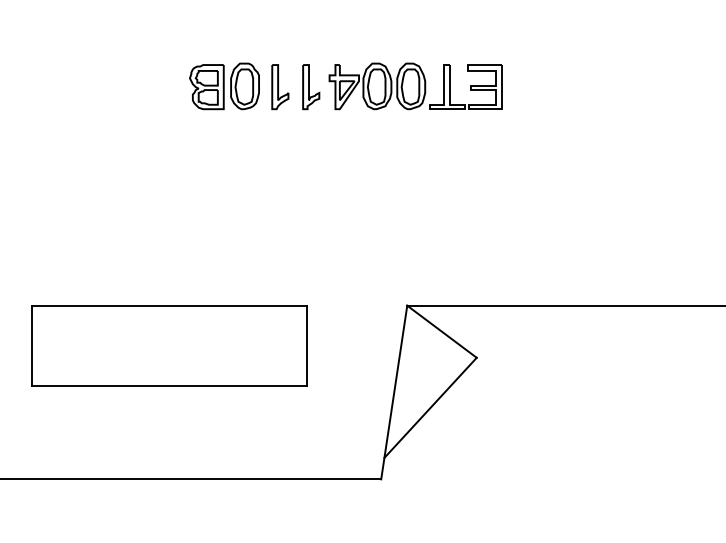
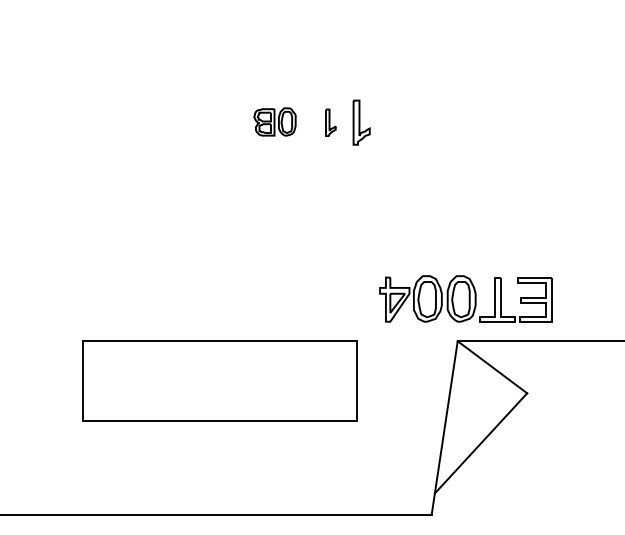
part: (224, 86) -> (274, 122), size x0.6
part: (415, 86) -> (465, 299), moved
part: (280, 87) -> (330, 123), size x0.6

